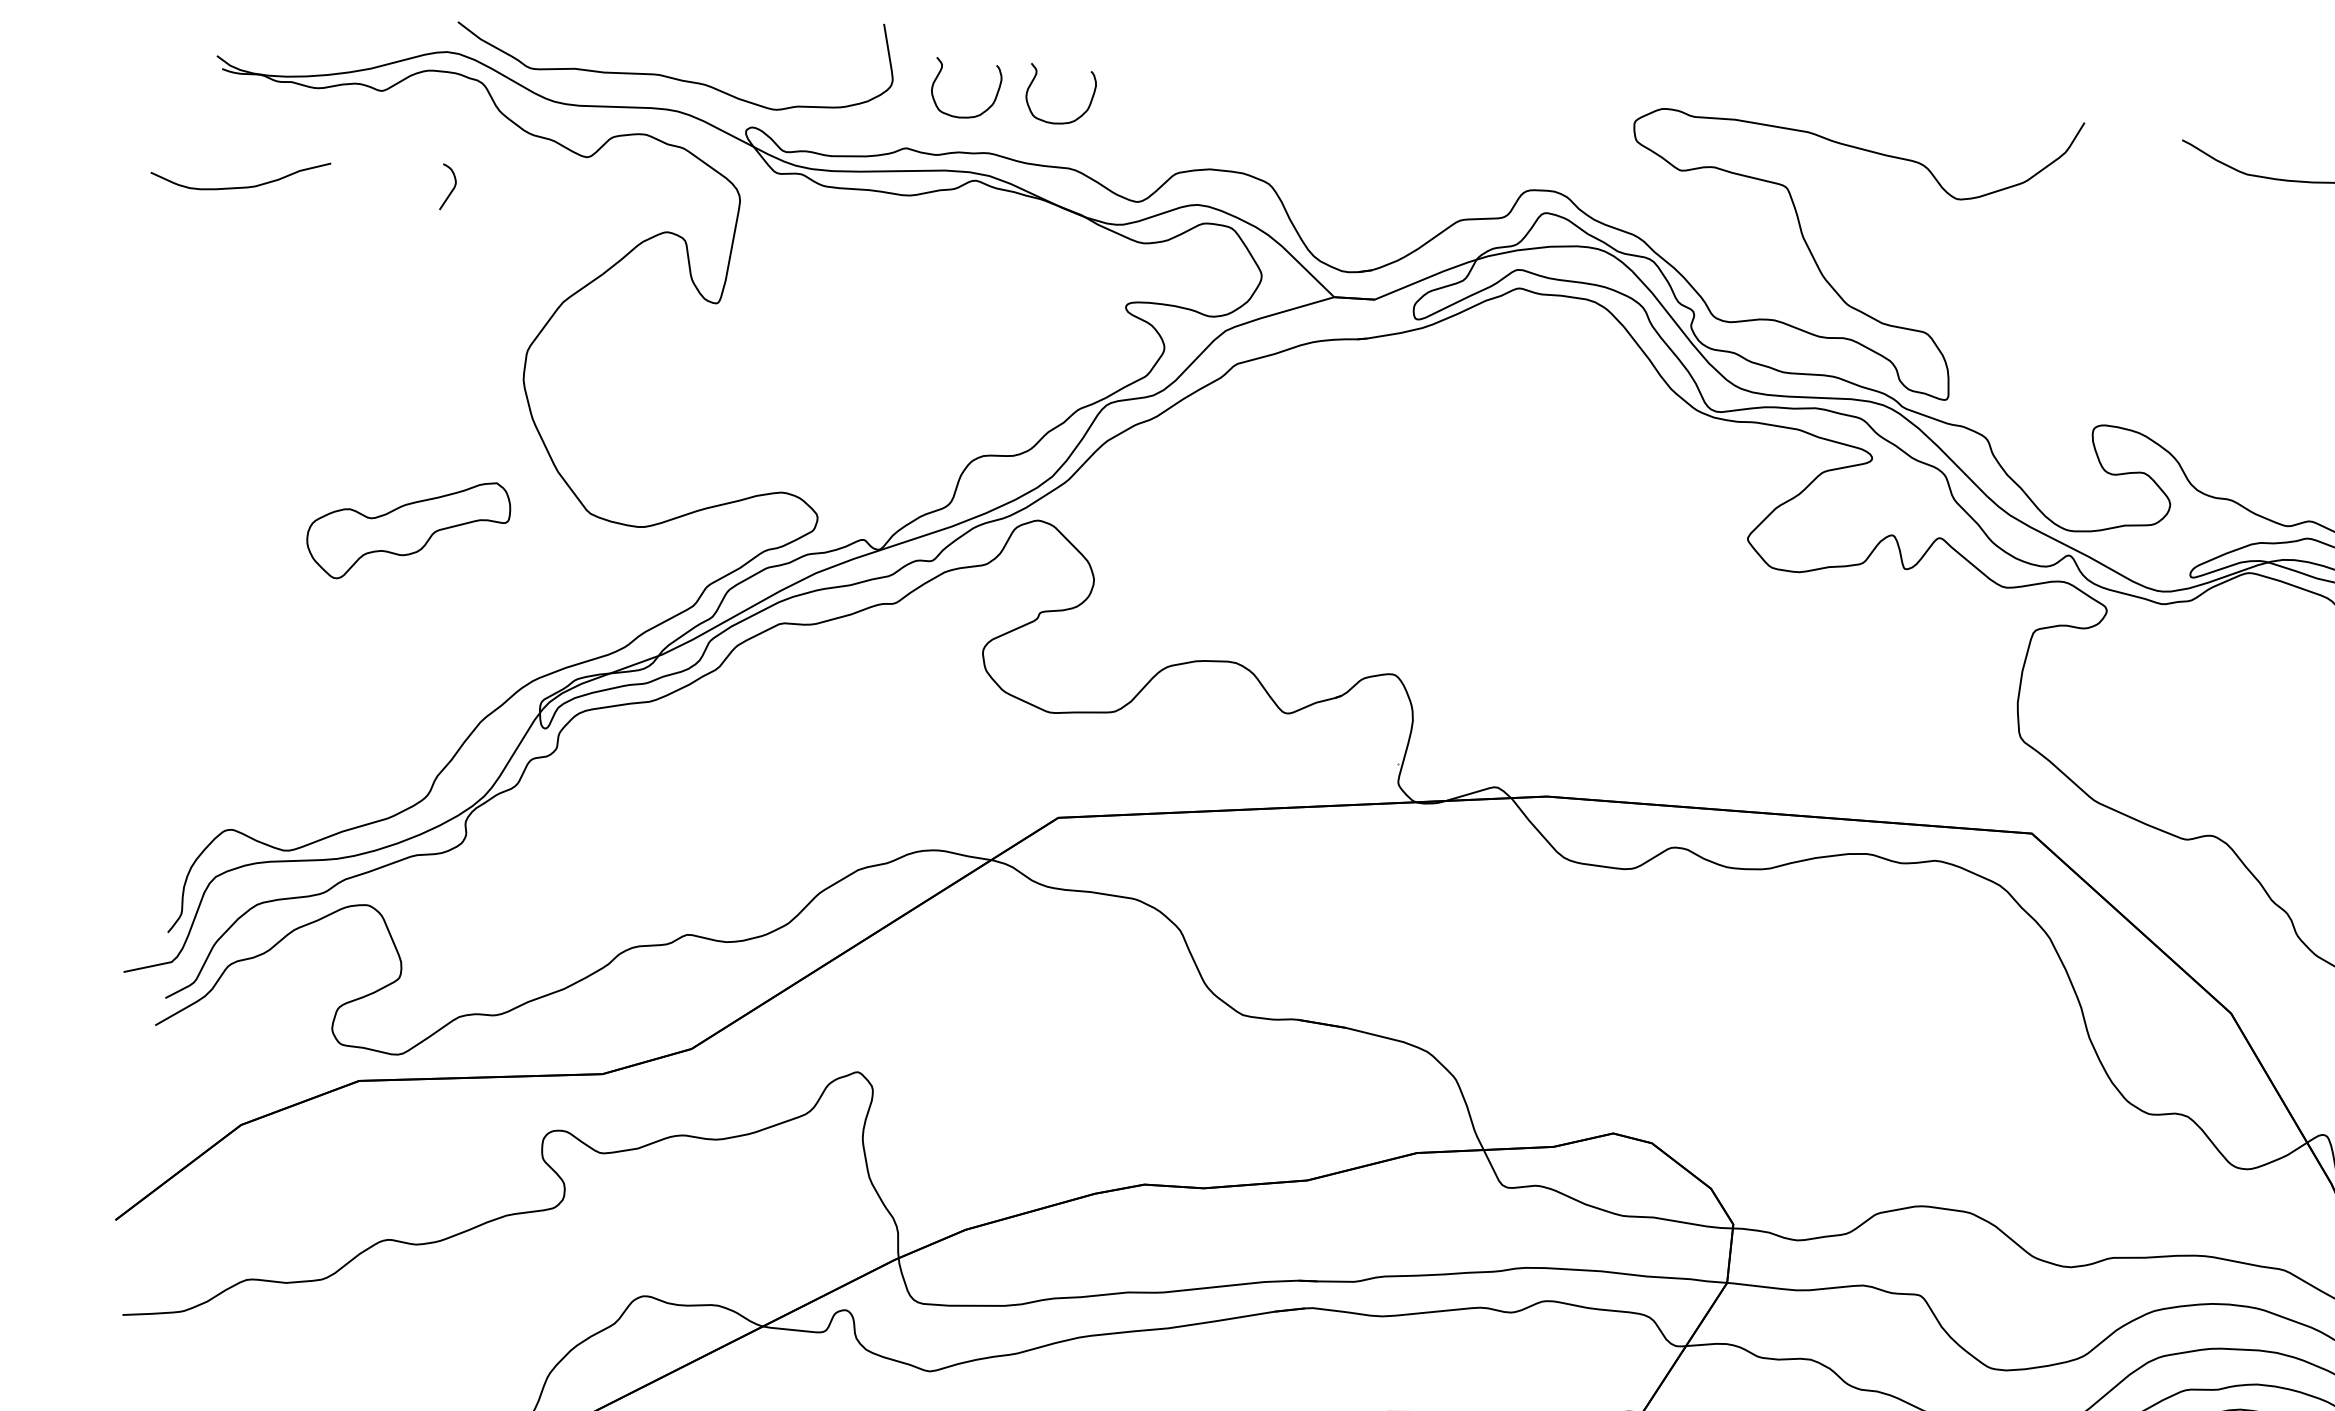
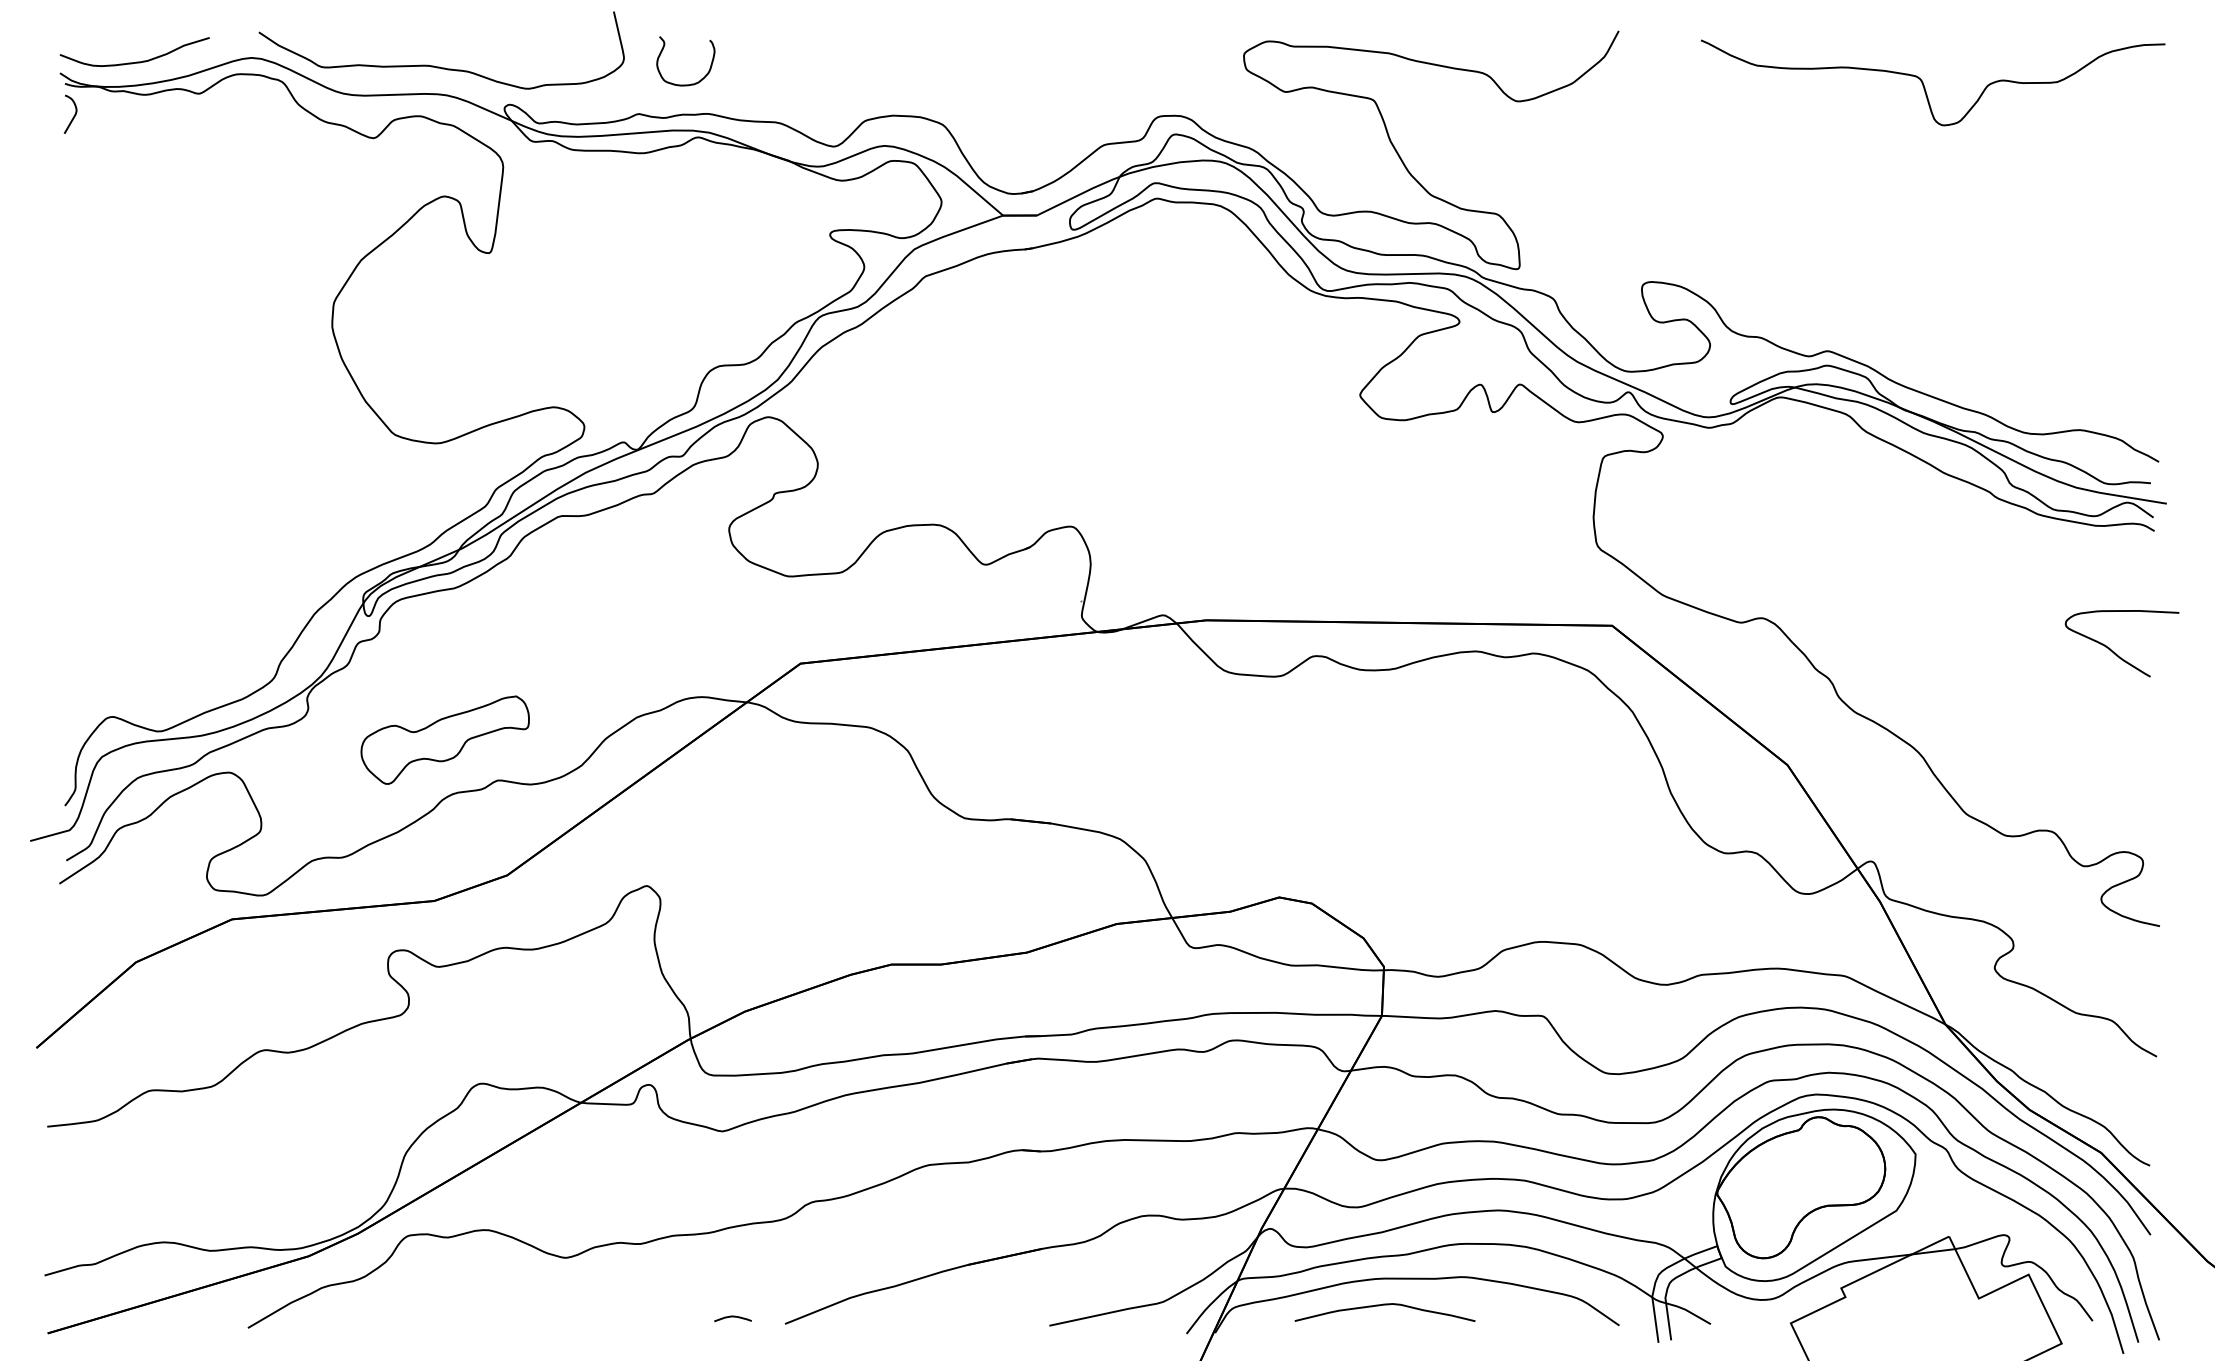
curve: (1066, 121) -> (770, 83), removed
curve: (240, 186) -> (135, 61), moved
curve: (453, 187) -> (74, 114), moved
part: (407, 529) -> (444, 739), moved

